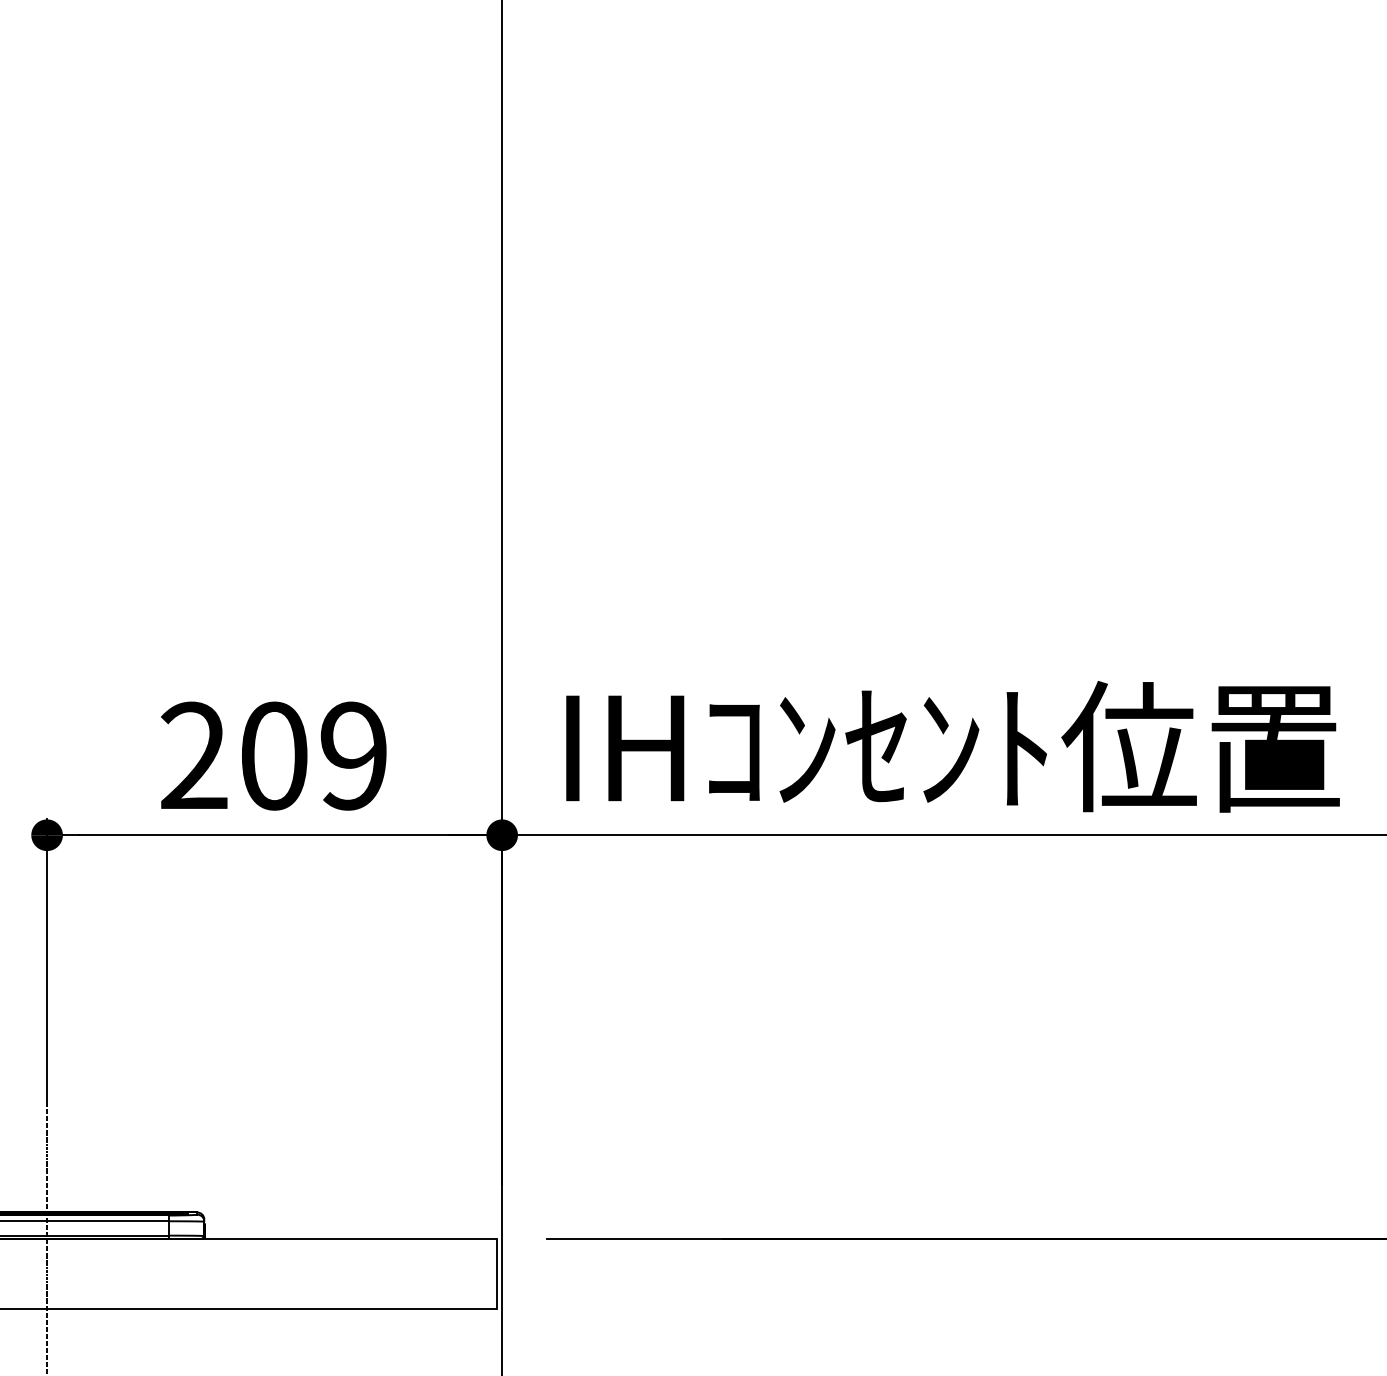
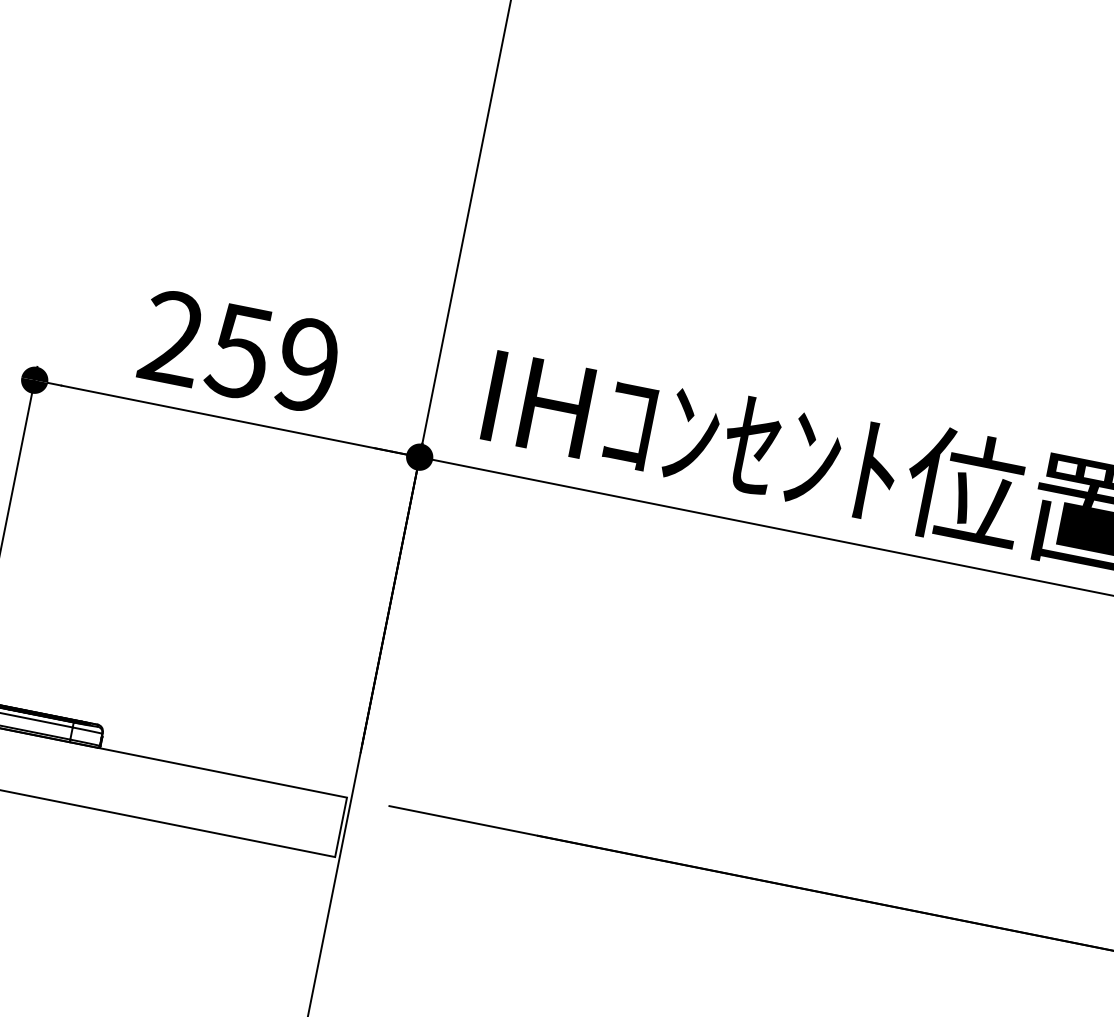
text: (272, 755) -> (238, 350), 209 -> 259

